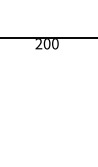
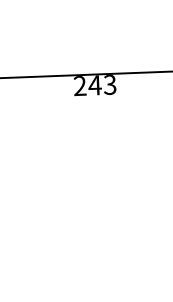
text: (50, 44) -> (101, 86), 200 -> 243

